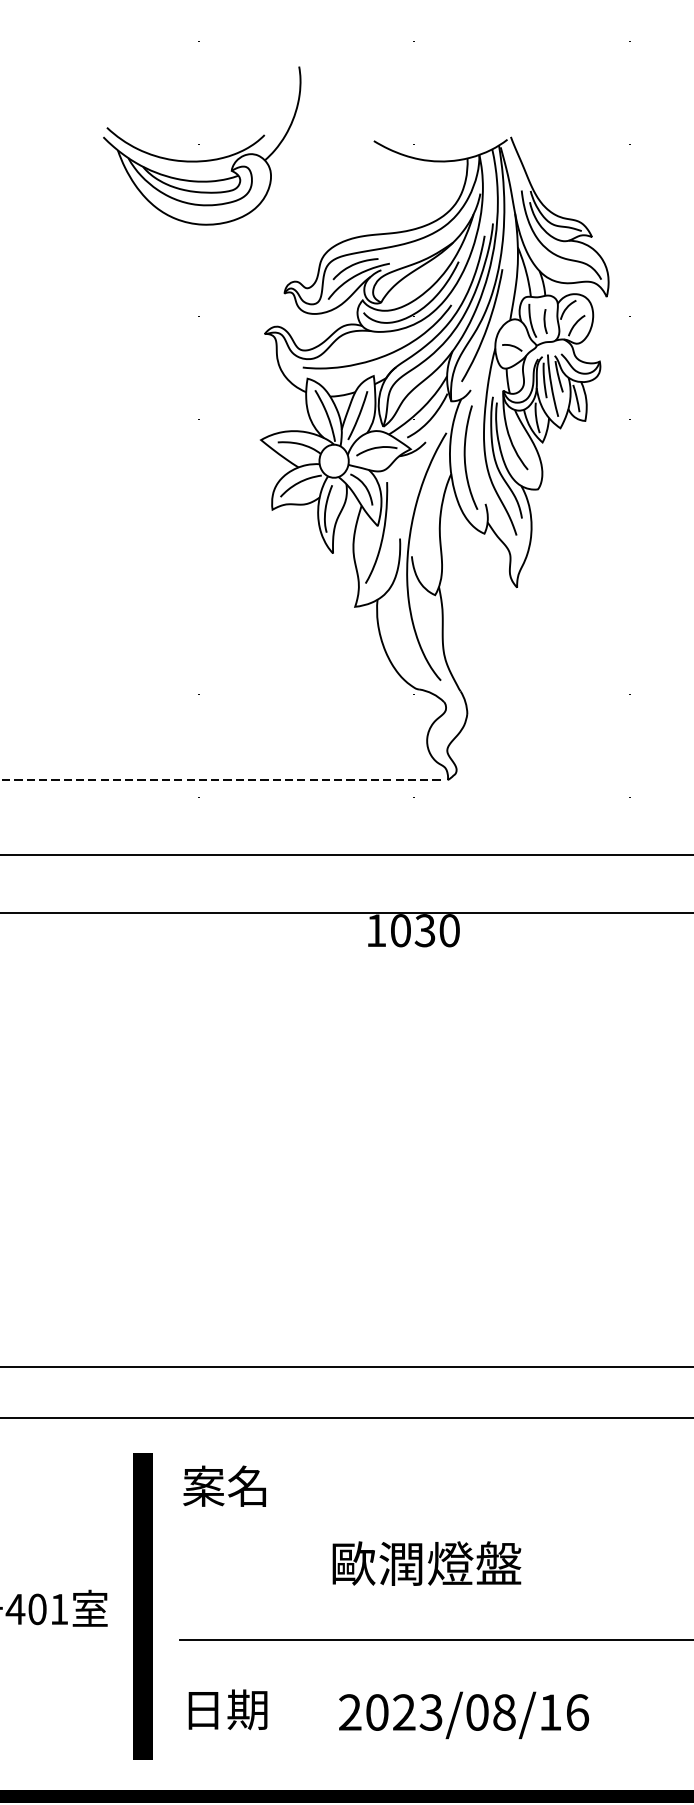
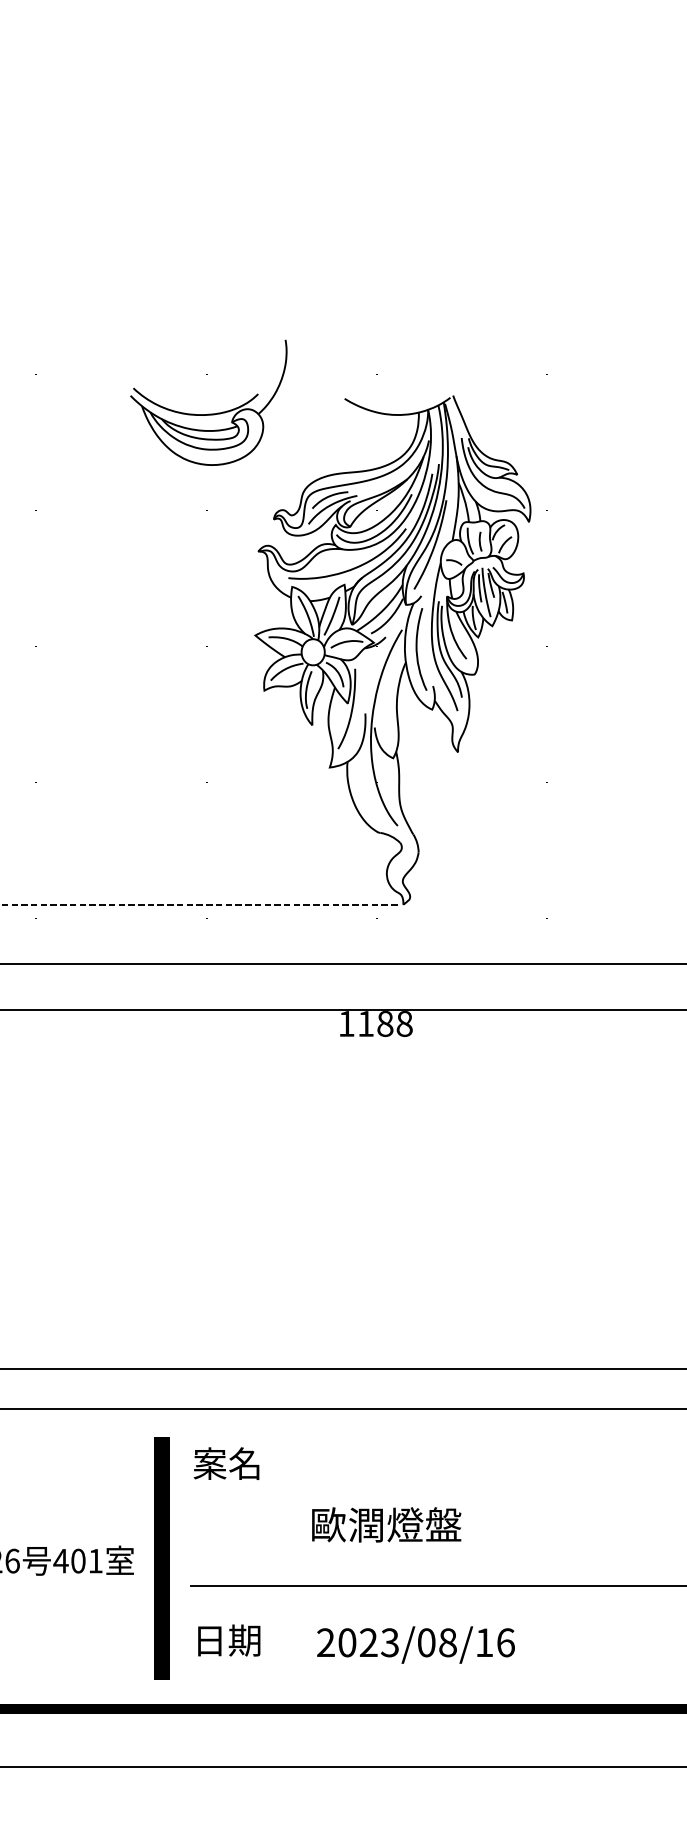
text: (425, 931) -> (385, 1024), 1030 -> 1188

